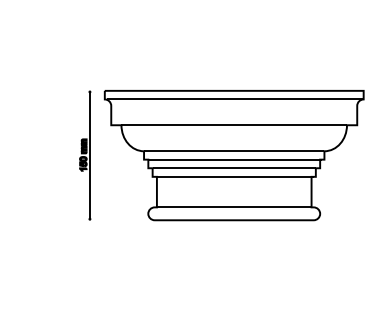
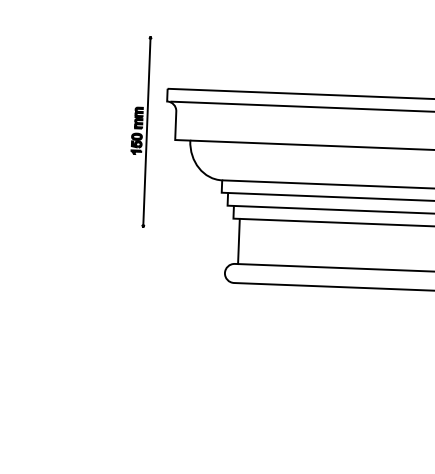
part: (85, 155) -> (140, 131), moved

